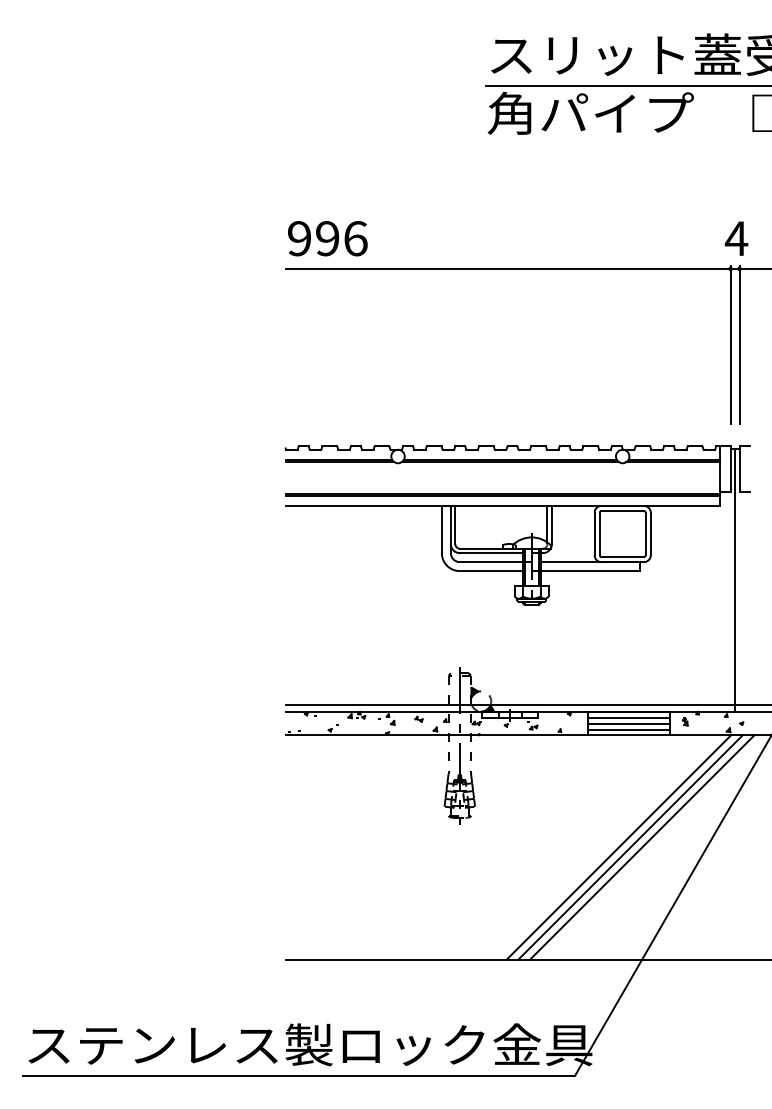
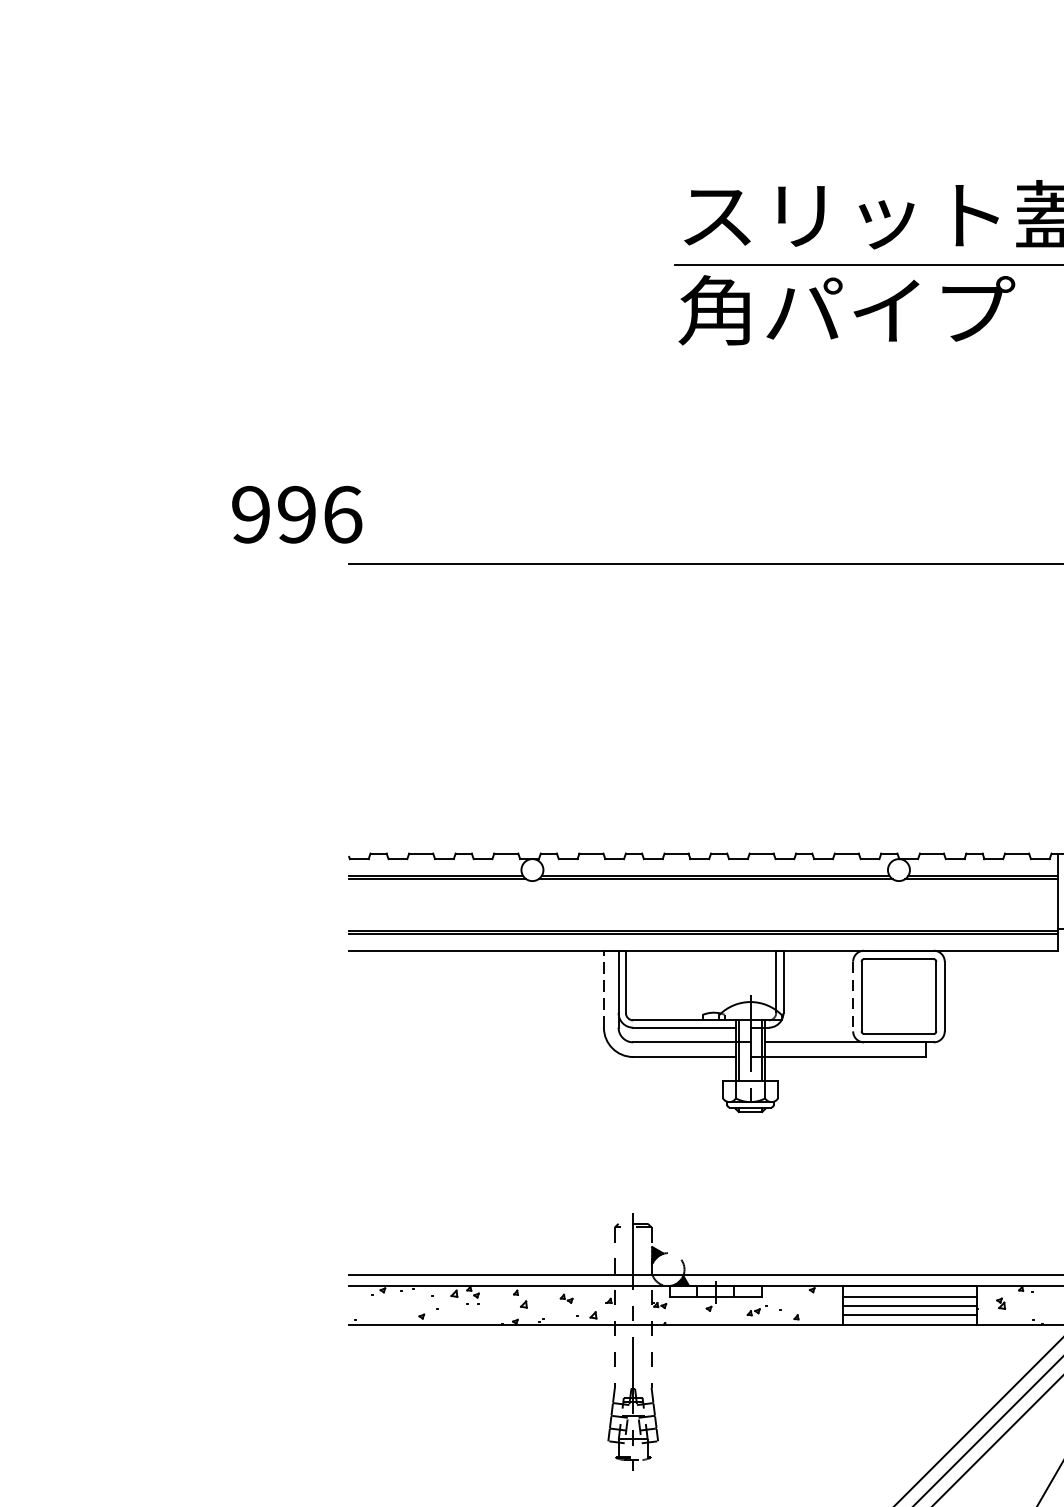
text: (327, 238) -> (296, 514), moved
line: (441, 529) -> (603, 989), solid -> dashed
line: (594, 534) -> (852, 997), solid -> dashed

